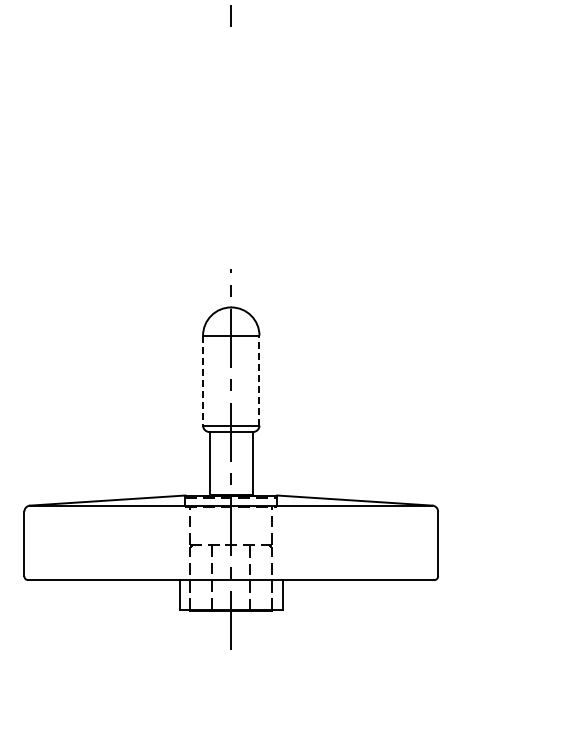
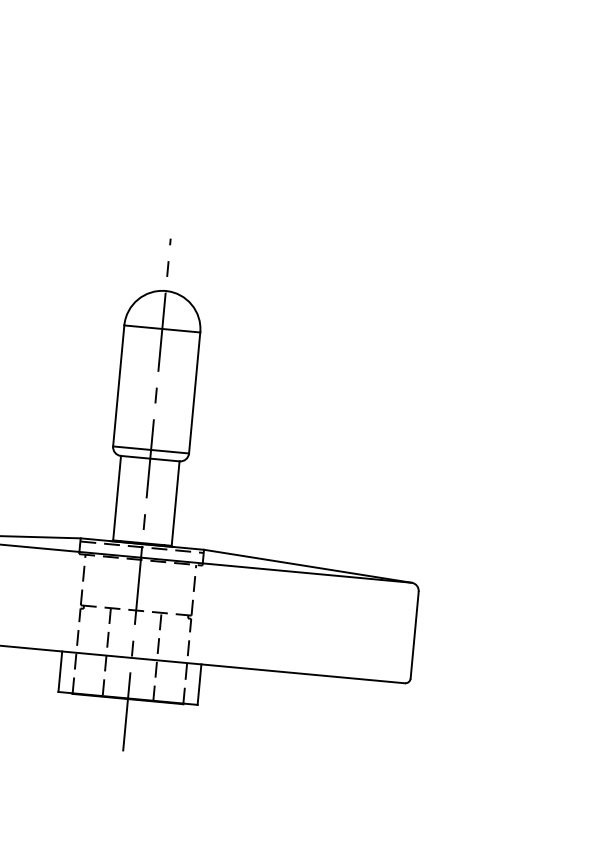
line: (203, 380) -> (119, 385), dashed -> solid
line: (259, 380) -> (194, 392), dashed -> solid

